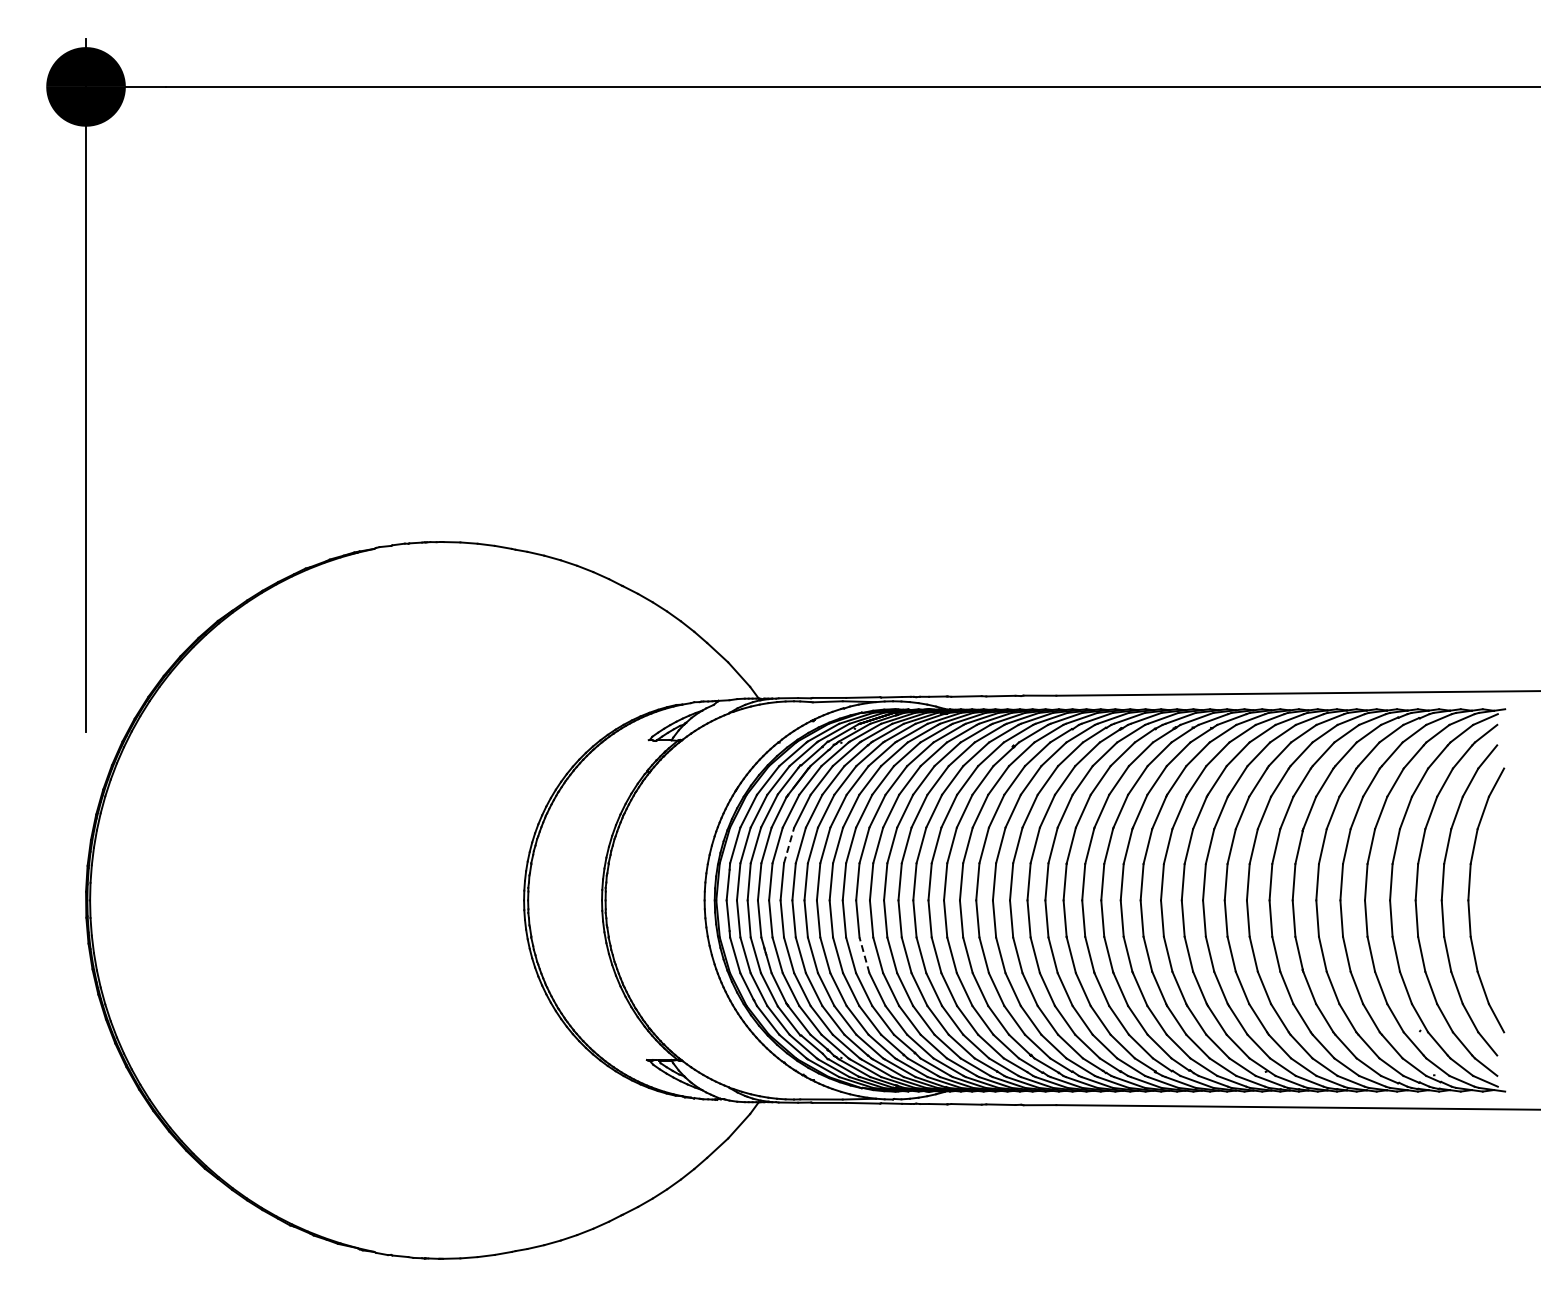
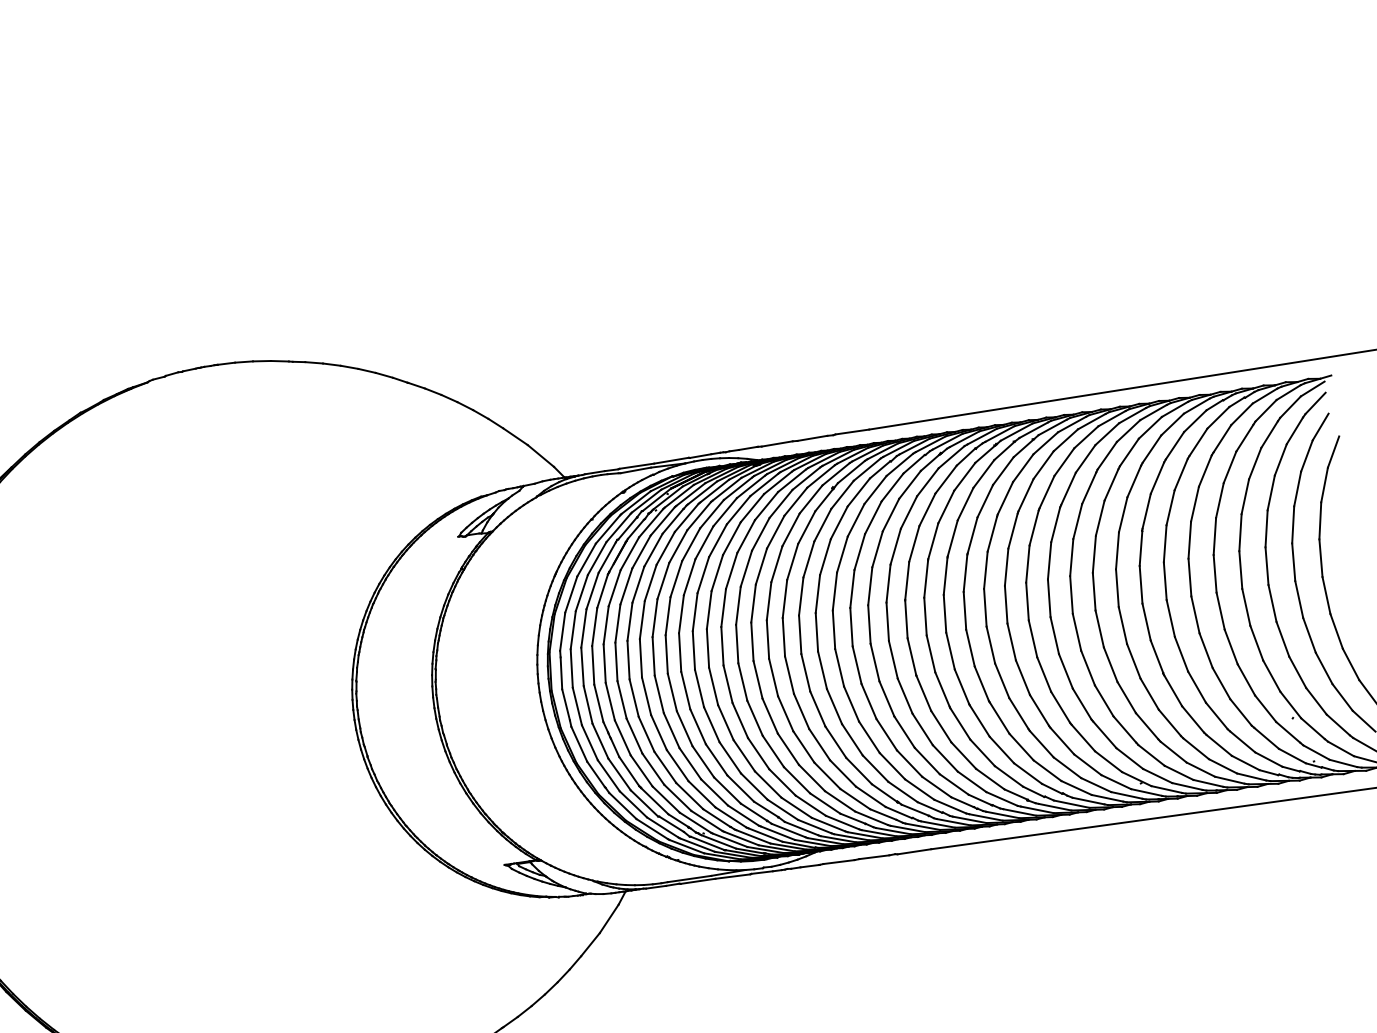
line: (789, 845) -> (618, 623), dashed -> solid
line: (864, 954) -> (711, 723), dashed -> solid

